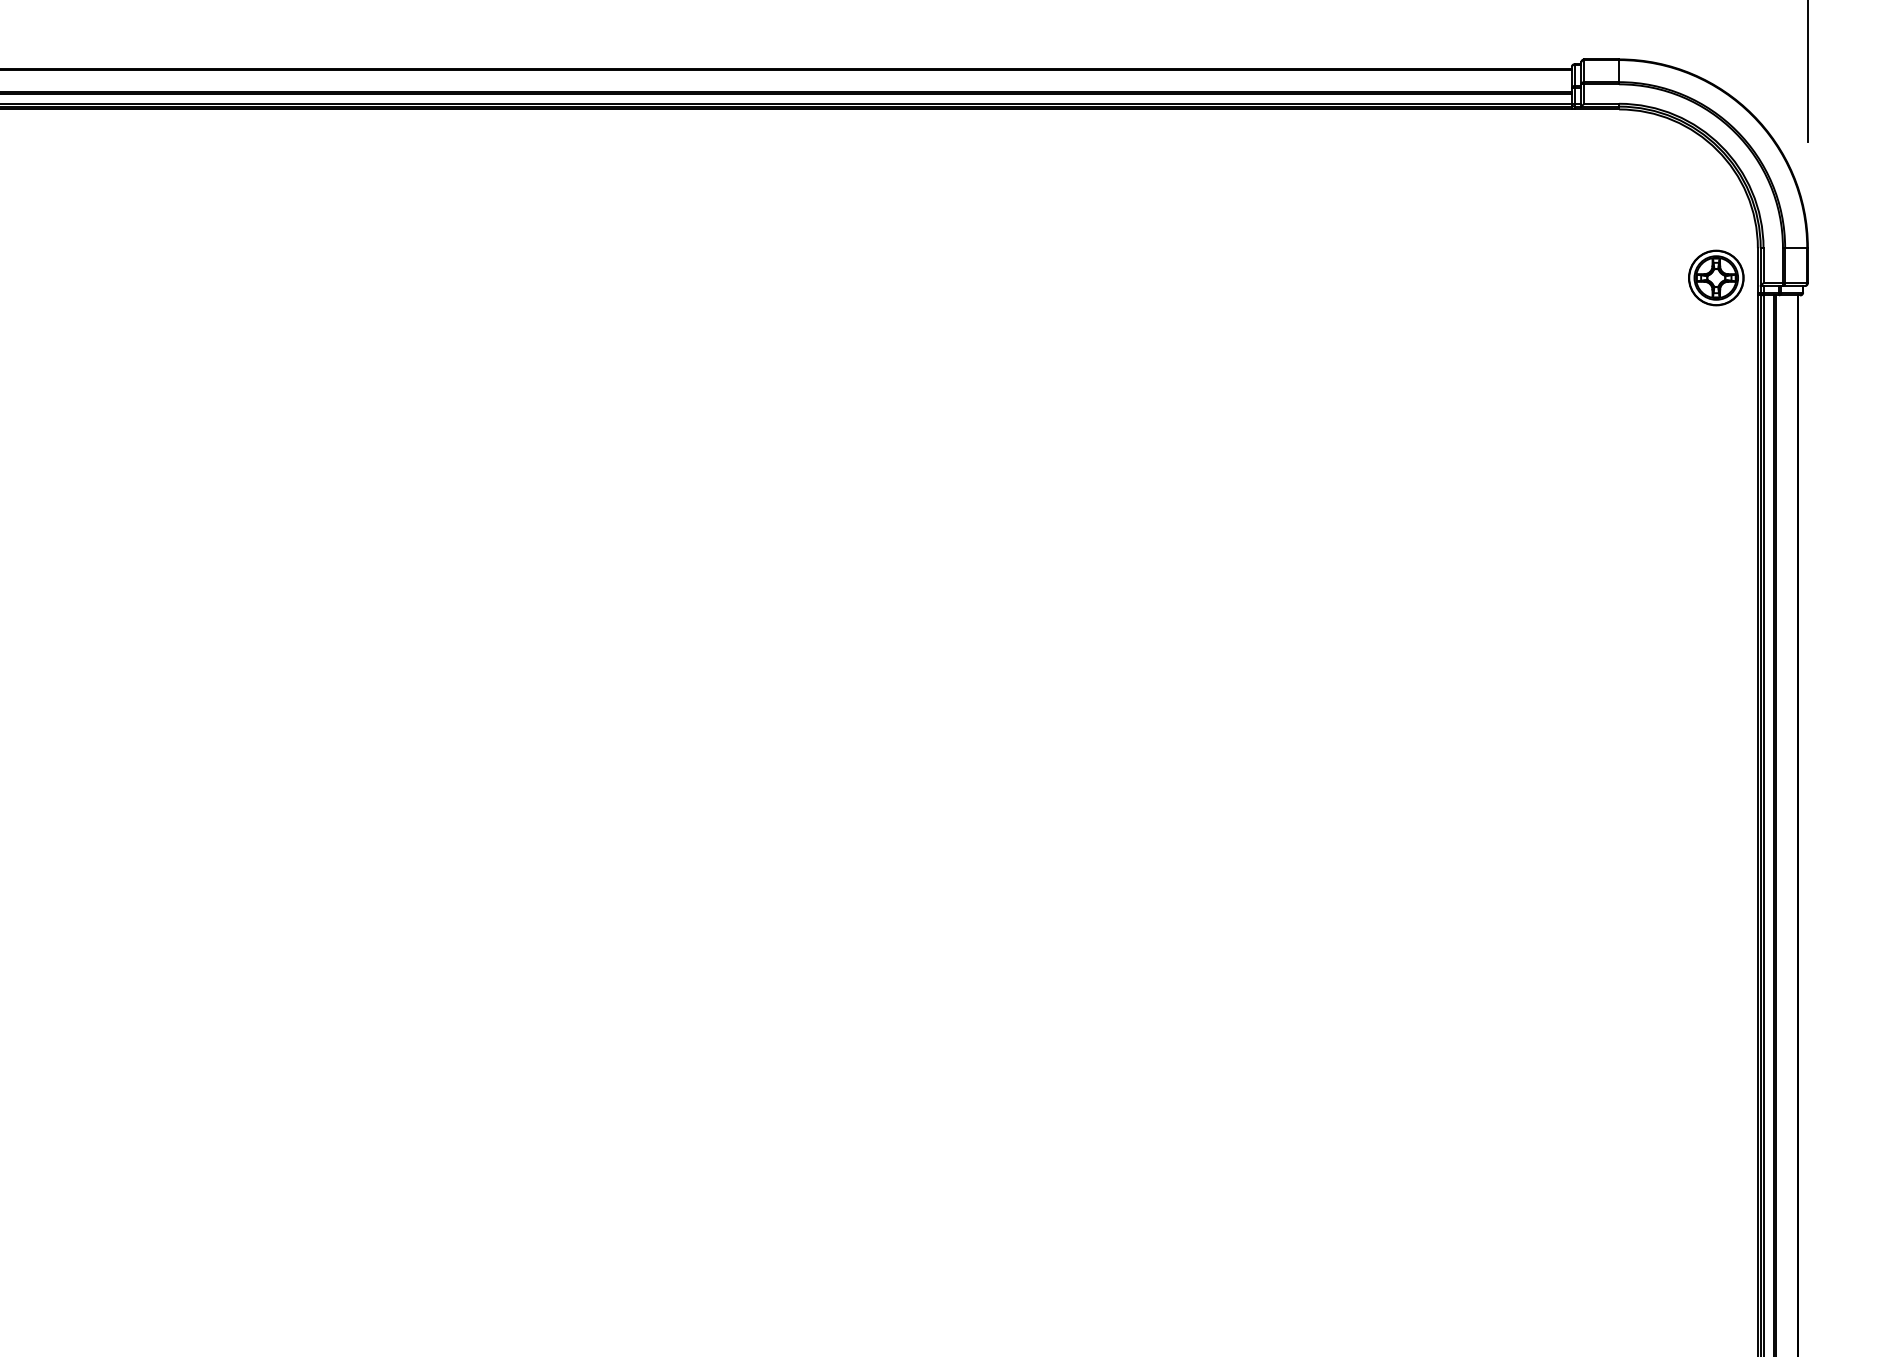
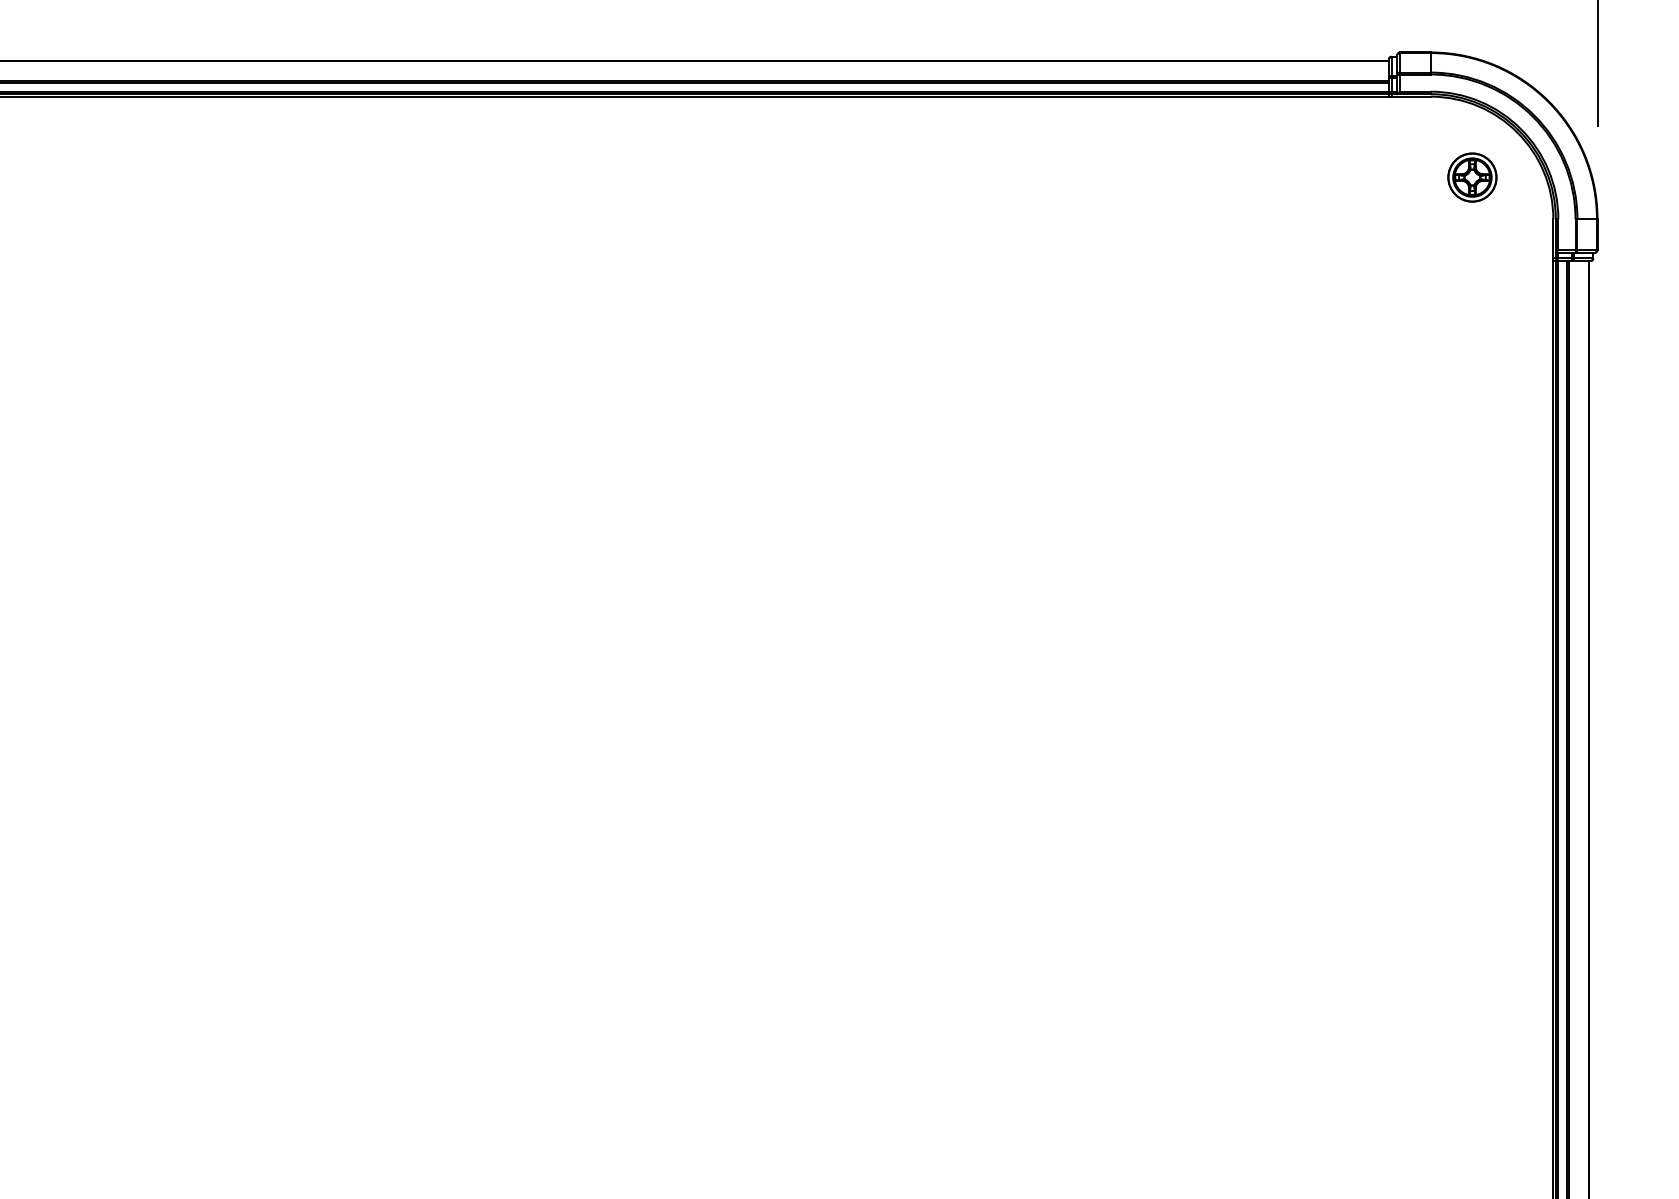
part: (1716, 277) -> (1472, 177), moved

